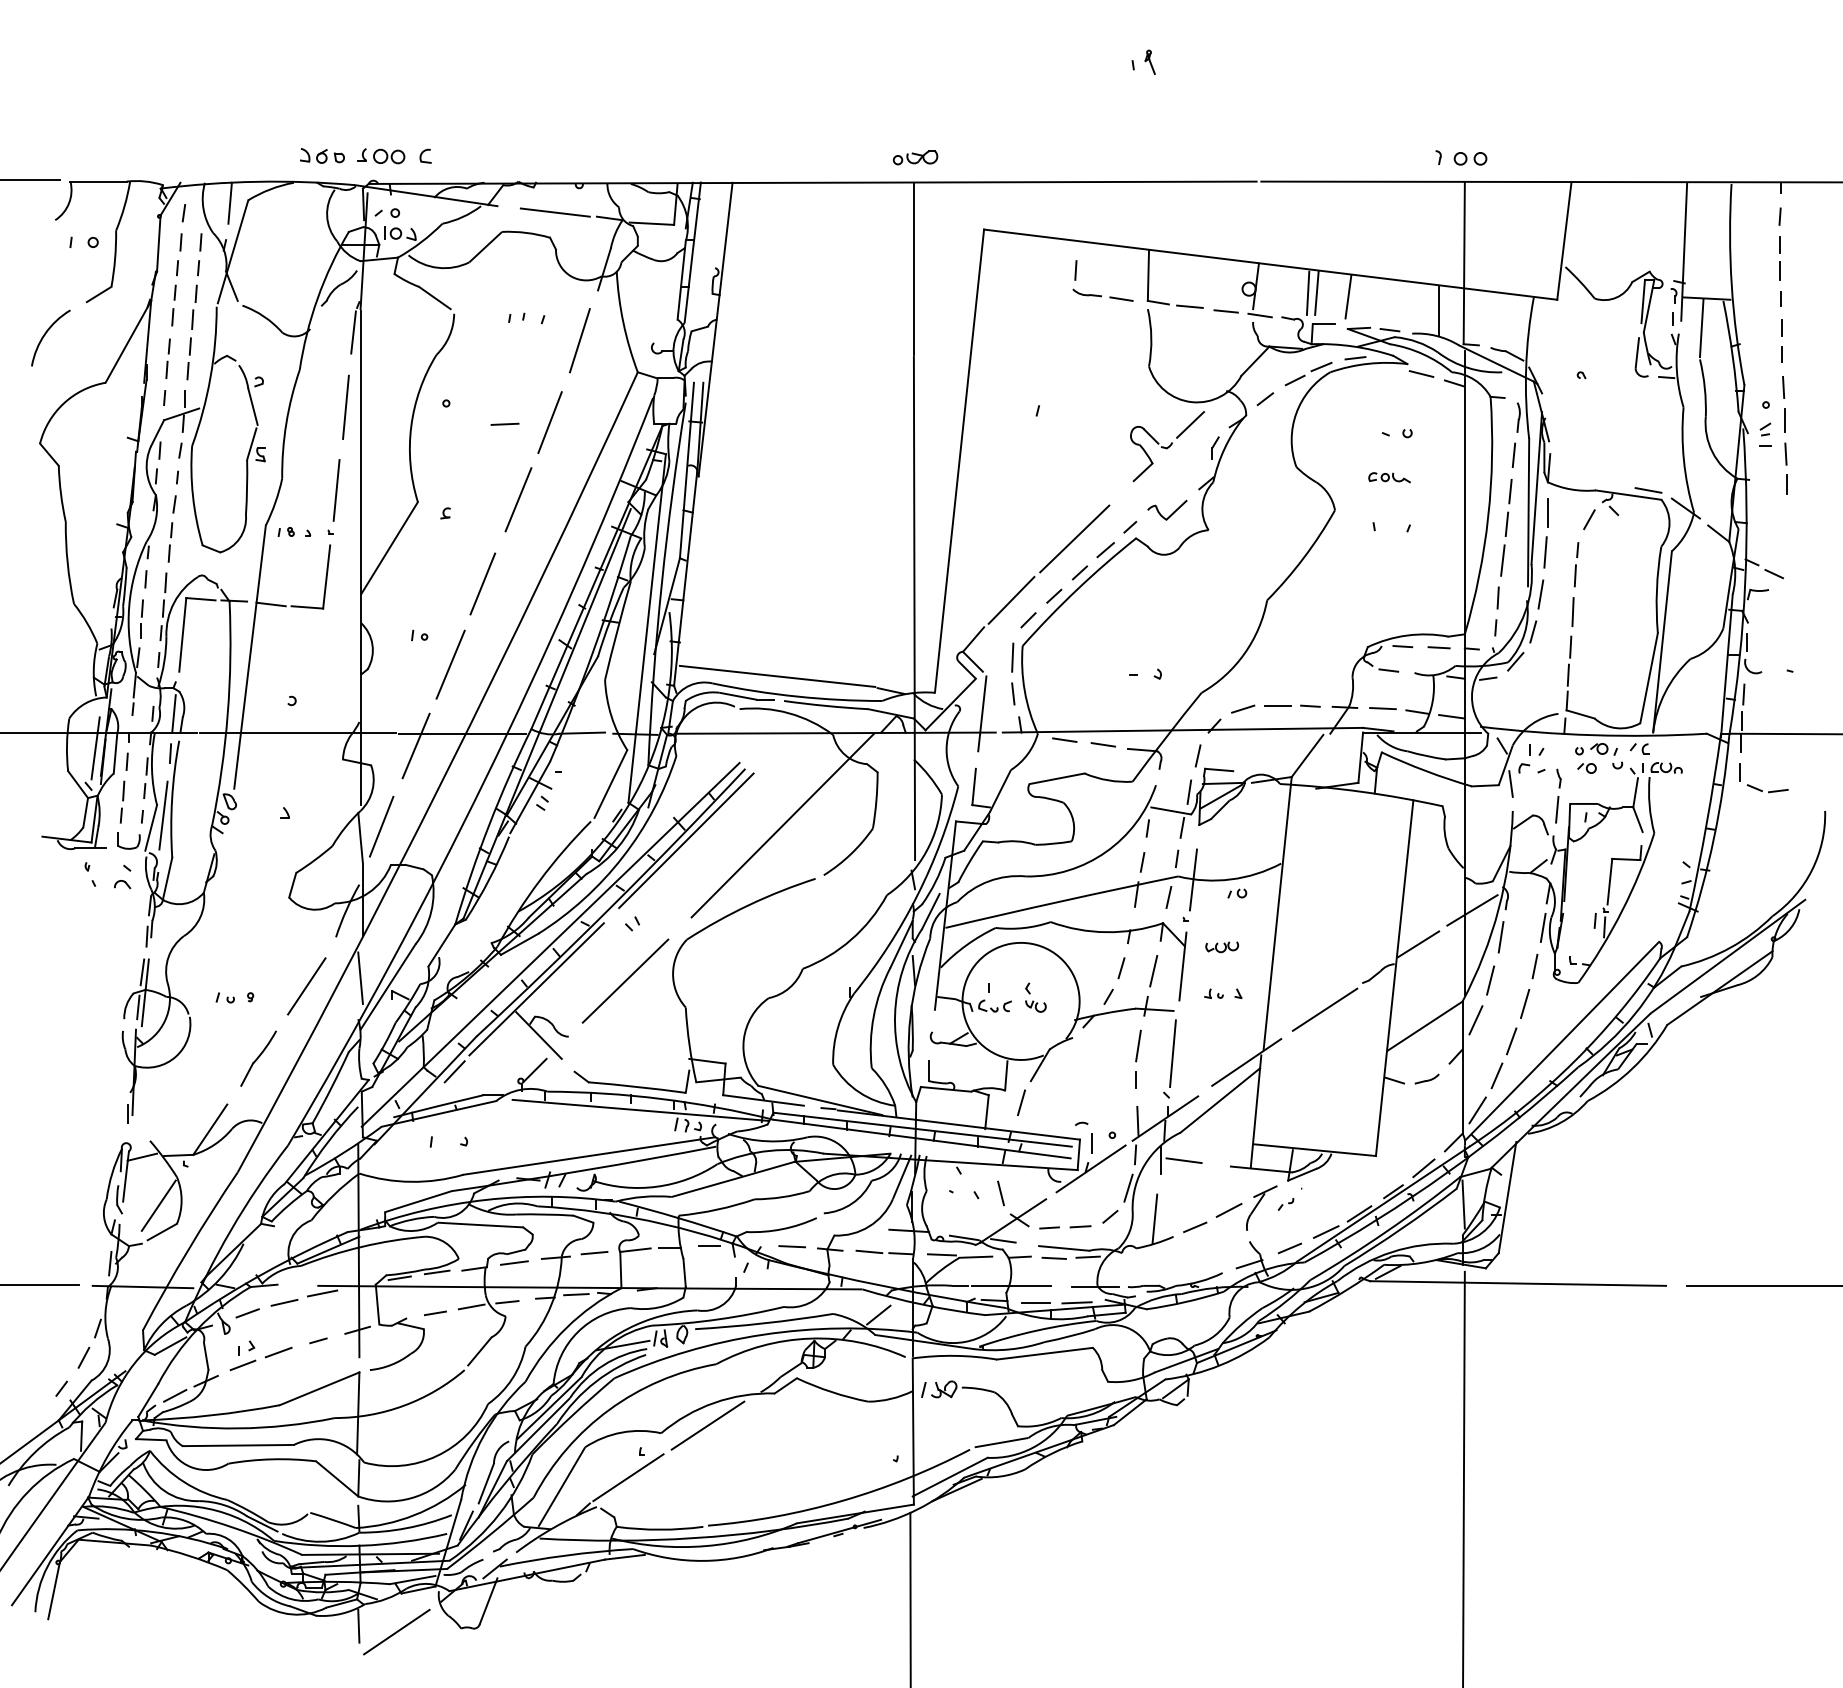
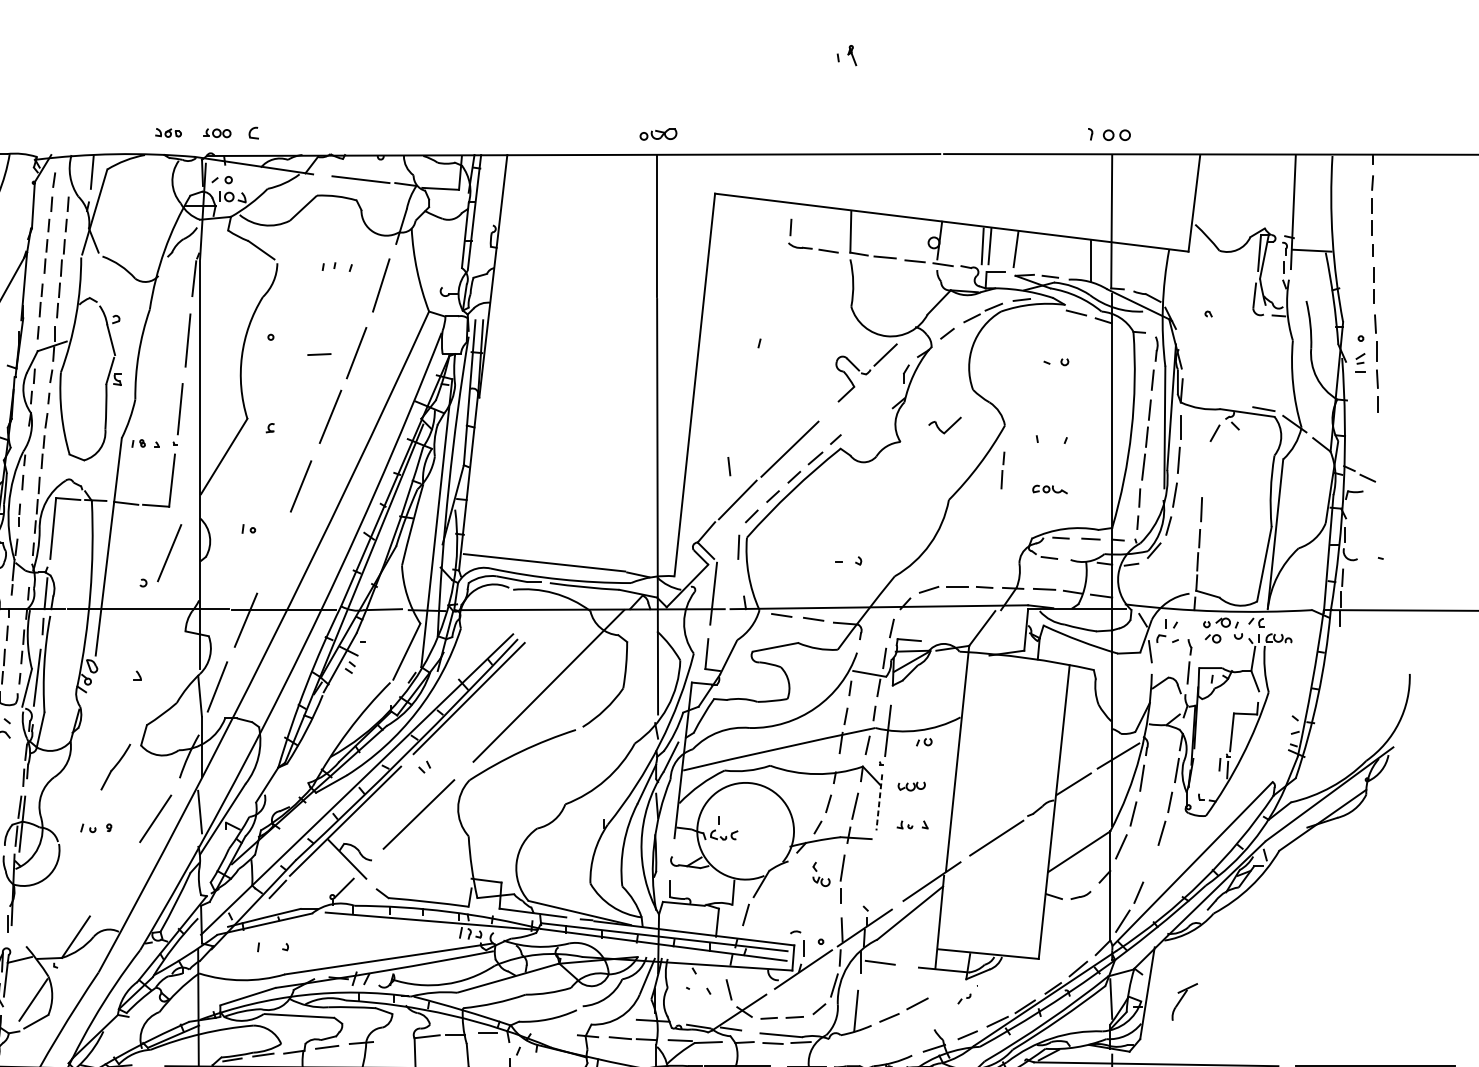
part: (322, 155) -> (168, 132), size x0.7
part: (381, 156) -> (217, 133), size x0.7
line: (1701, 328) -> (1307, 275), removed
part: (1389, 477) -> (1049, 489), moved
part: (1167, 509) -> (945, 424), moved
part: (1576, 564) -> (1002, 470), moved
part: (141, 618) -> (19, 514), size x0.7
line: (450, 664) -> (169, 552), moved
line: (1013, 693) -> (729, 466), moved
part: (1758, 788) -> (1354, 655), removed
line: (1182, 967) -> (878, 803), solid -> dashed
part: (1035, 997) -> (821, 874), moved
line: (1511, 1041) -> (1150, 864), removed
line: (1172, 1053) -> (870, 874), removed
part: (258, 1058) -> (115, 766), moved
part: (1261, 1207) -> (1184, 1001), moved
line: (792, 1246) -> (556, 1033), removed
line: (594, 1252) -> (393, 1038), removed

